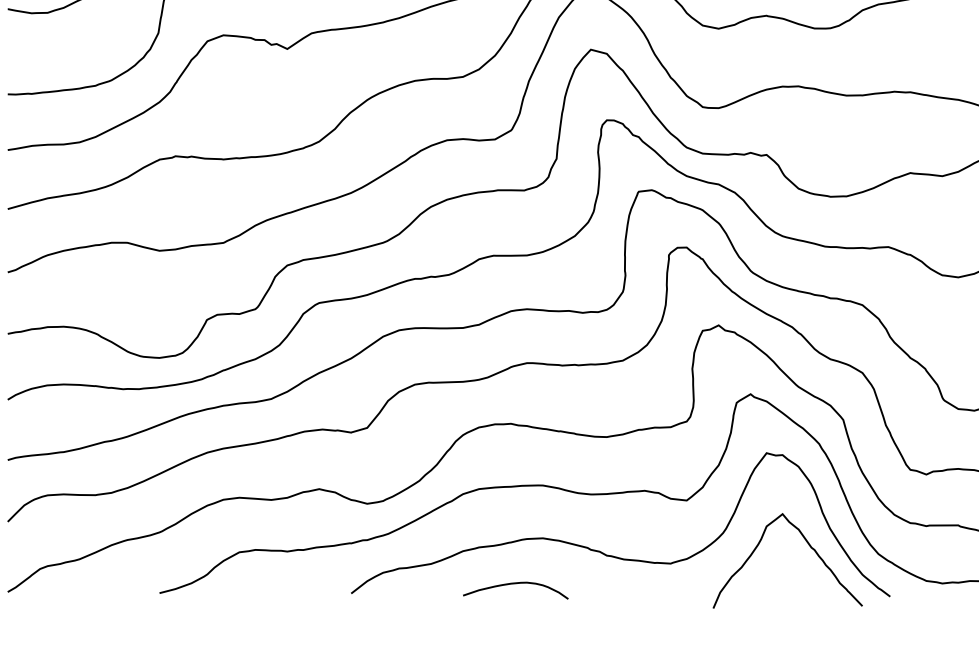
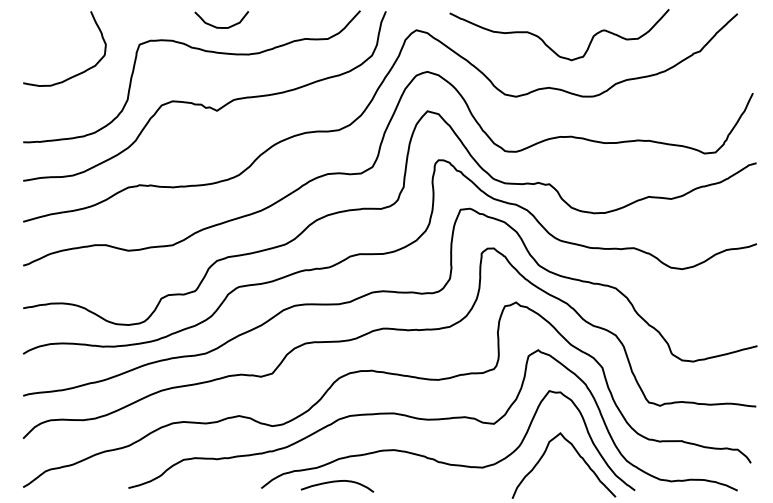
curve: (515, 585) -> (337, 482), moved

